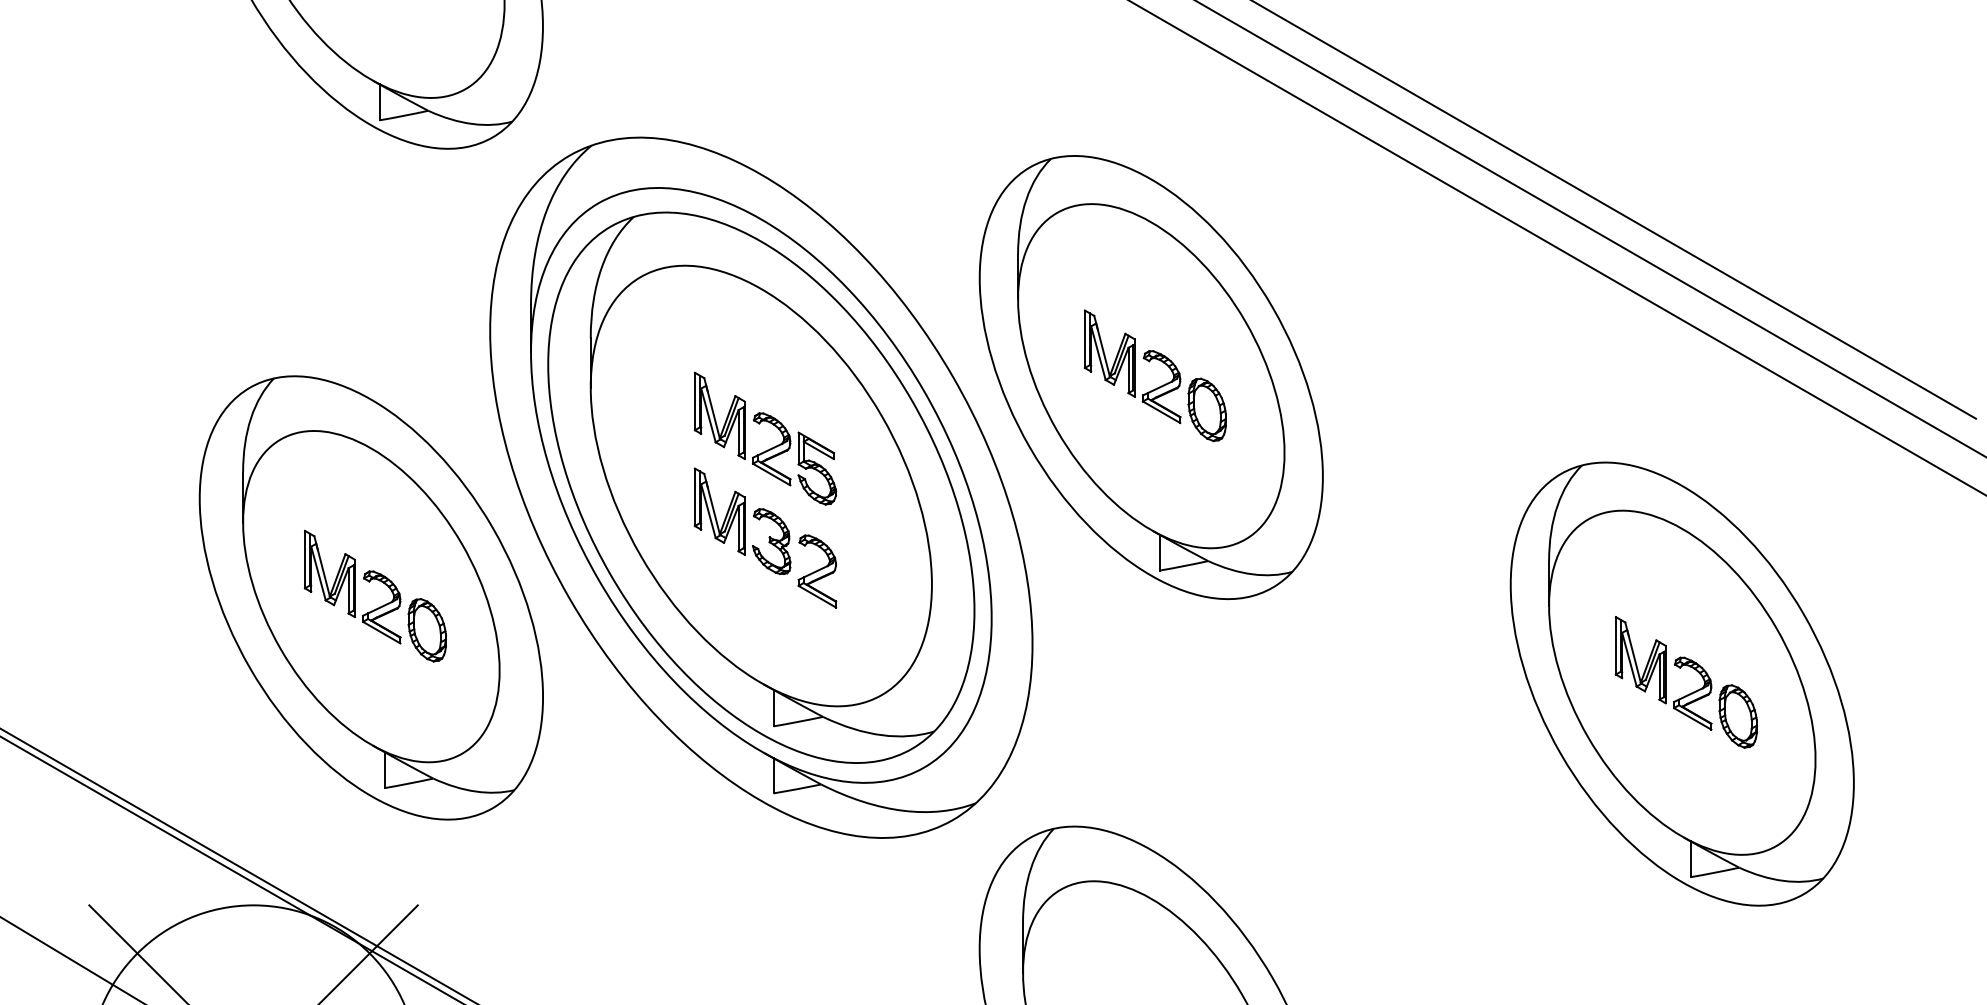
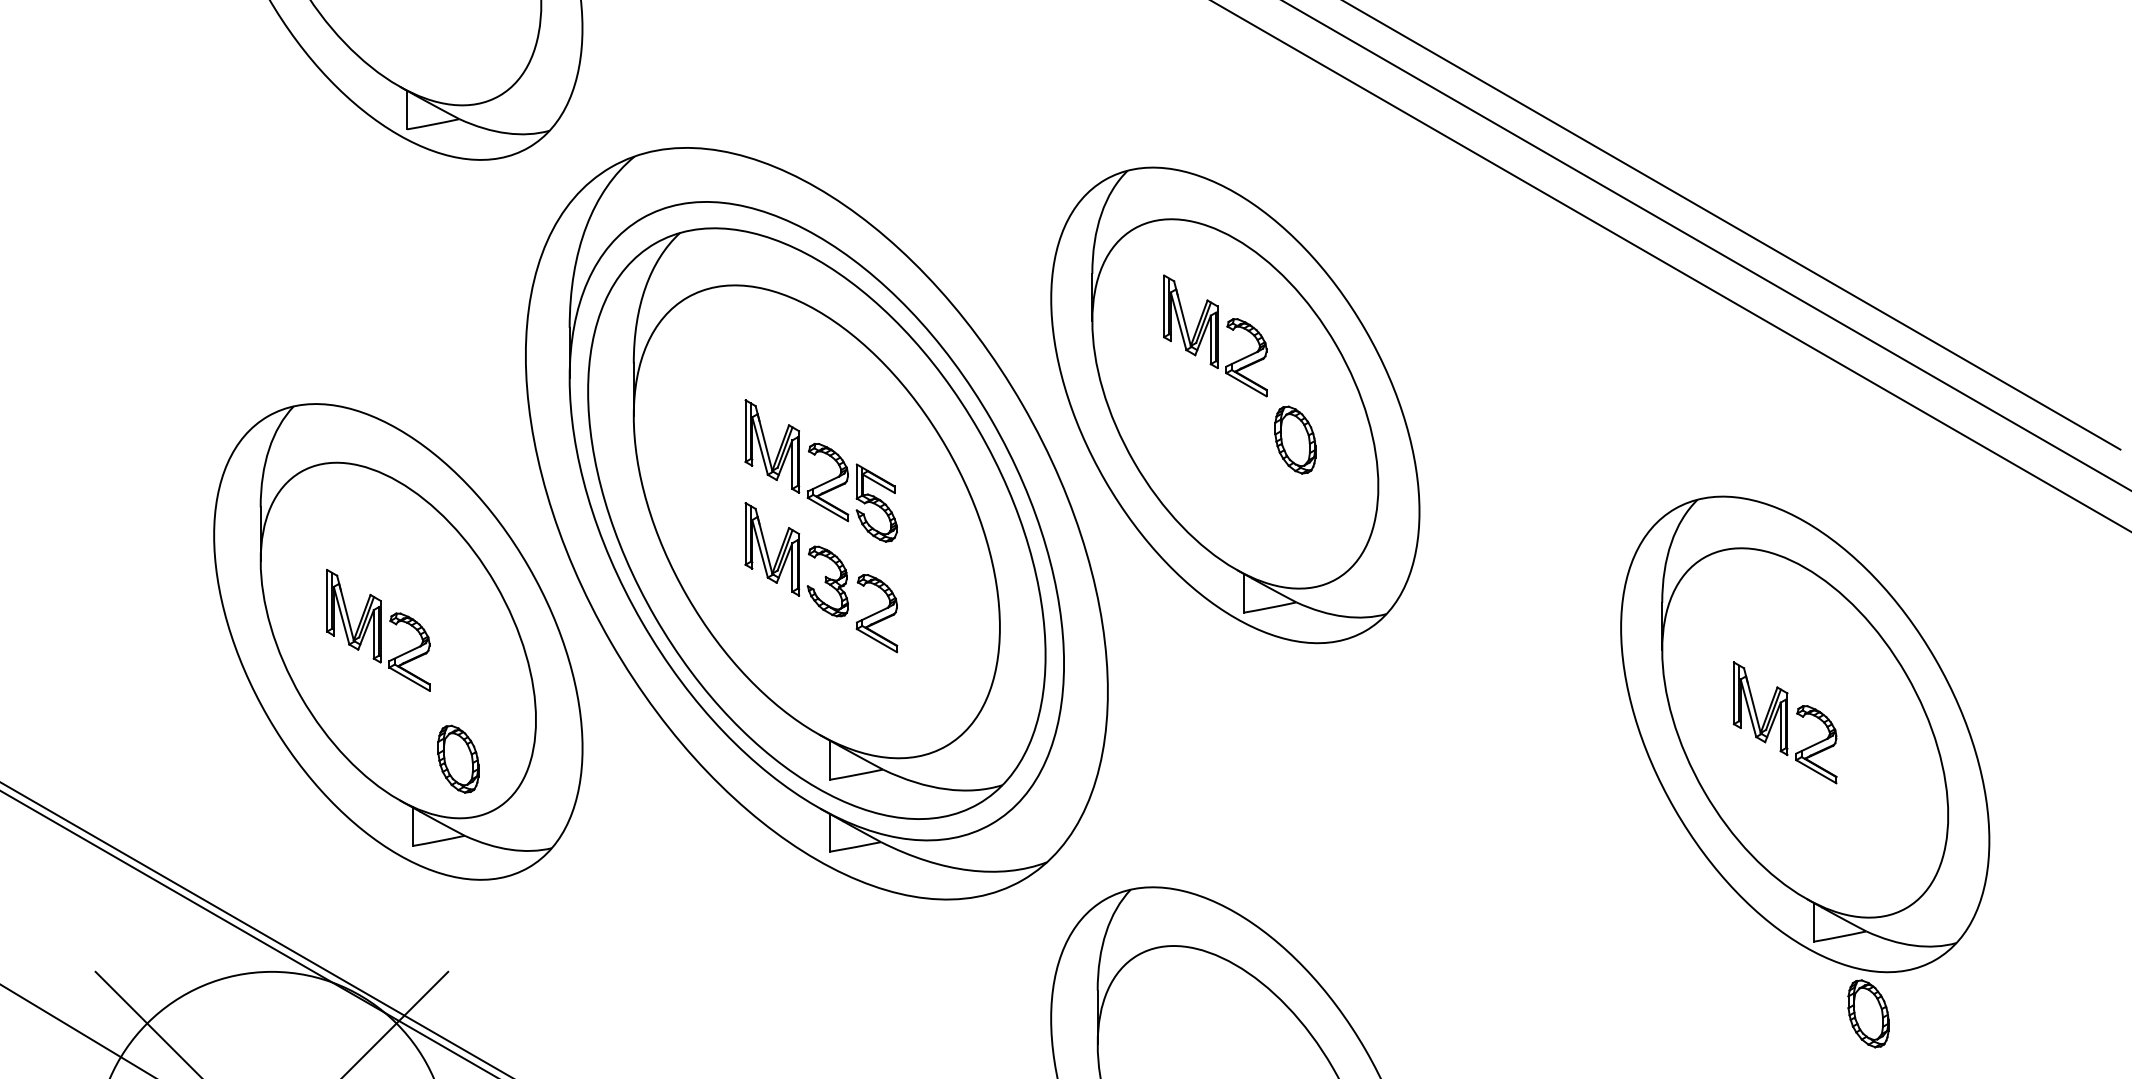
part: (1132, 366) -> (1215, 335), moved
part: (426, 630) -> (457, 759), moved
part: (1737, 716) -> (1867, 1013), moved

